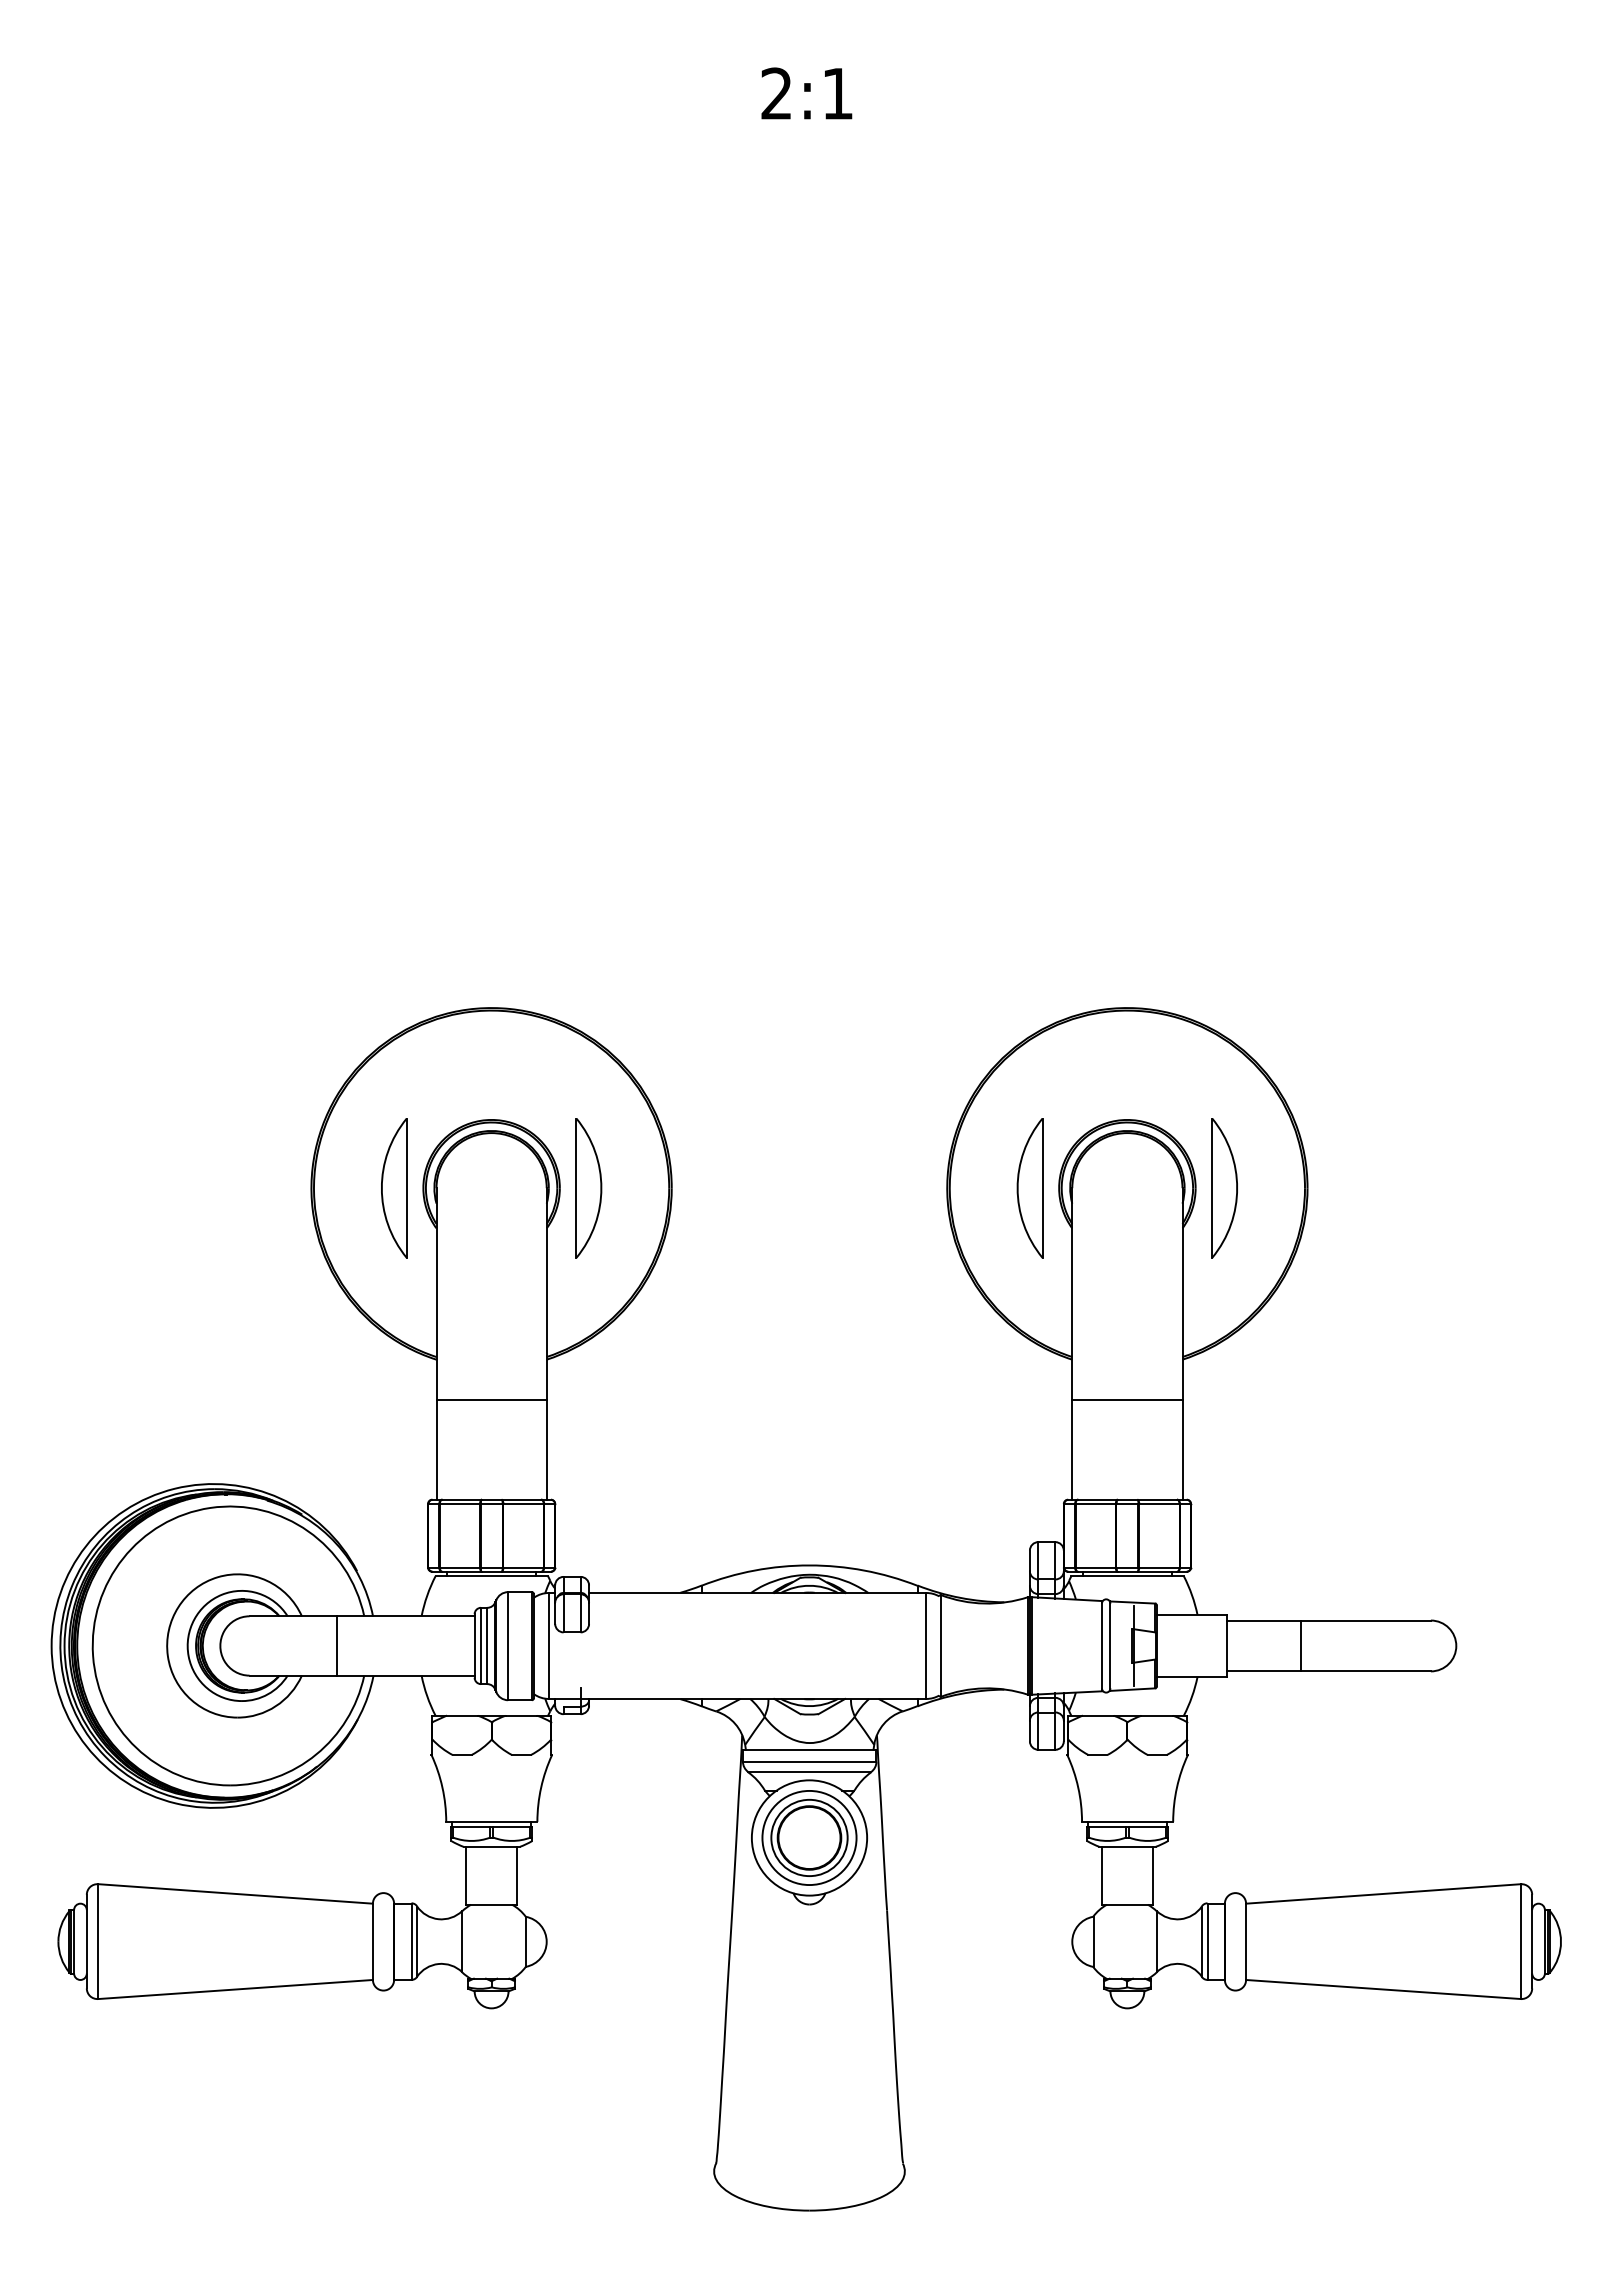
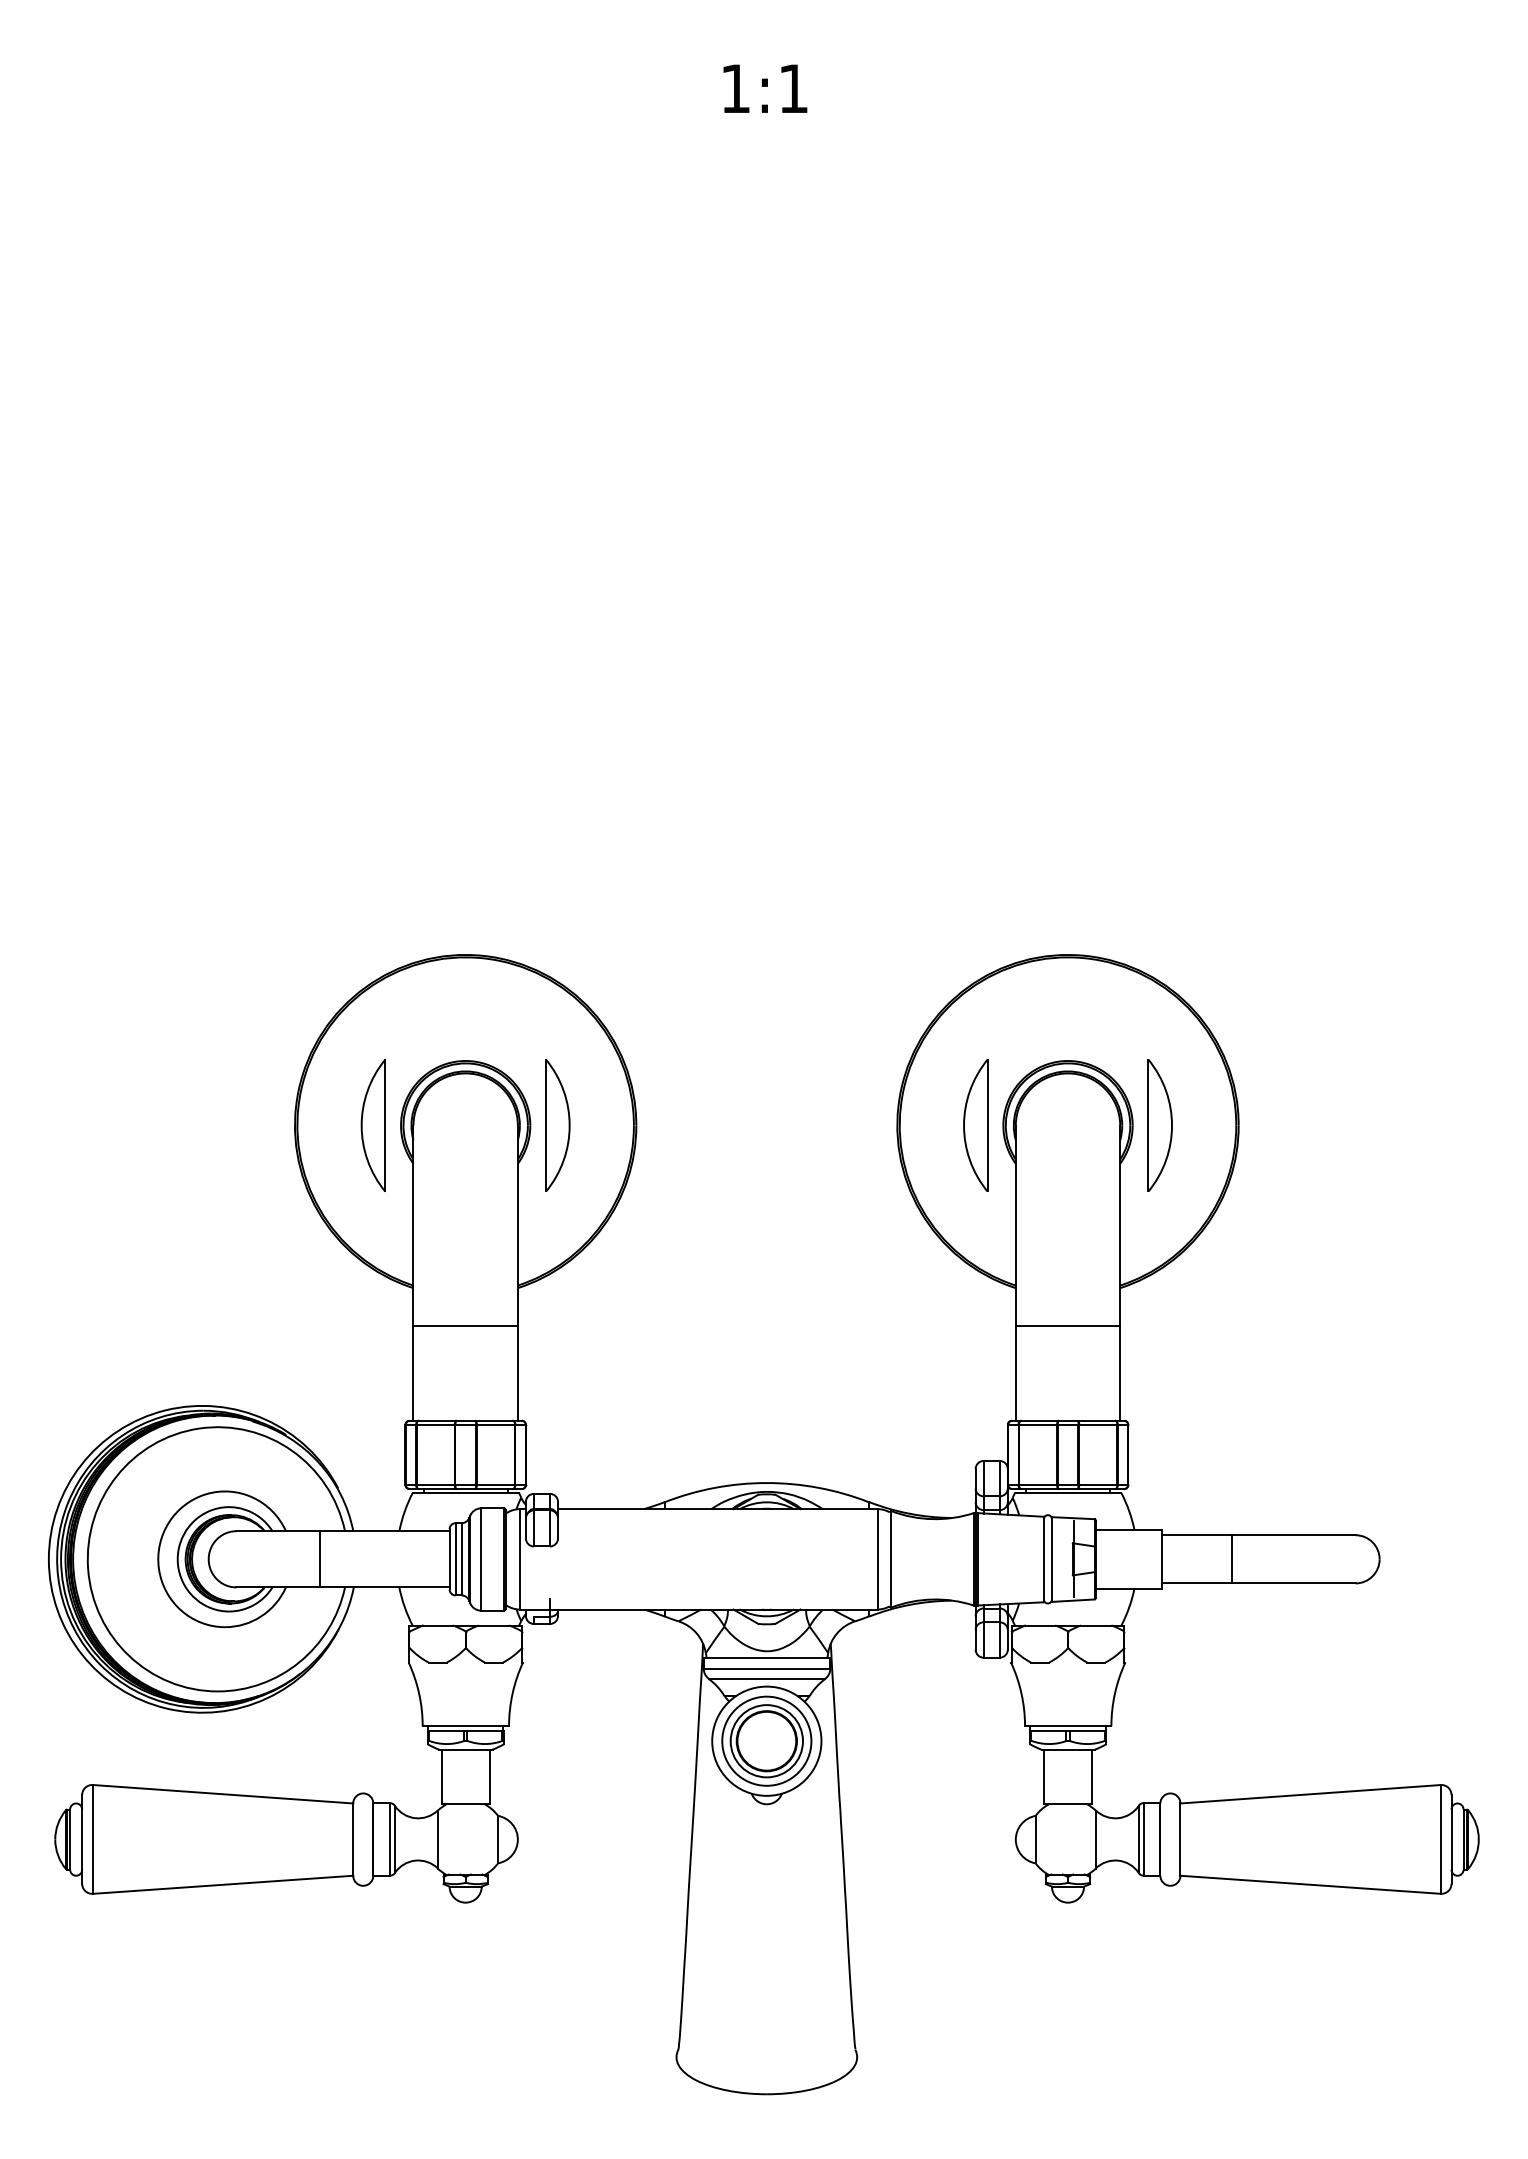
text: (776, 93) -> (735, 88), 2:1 -> 1:1

